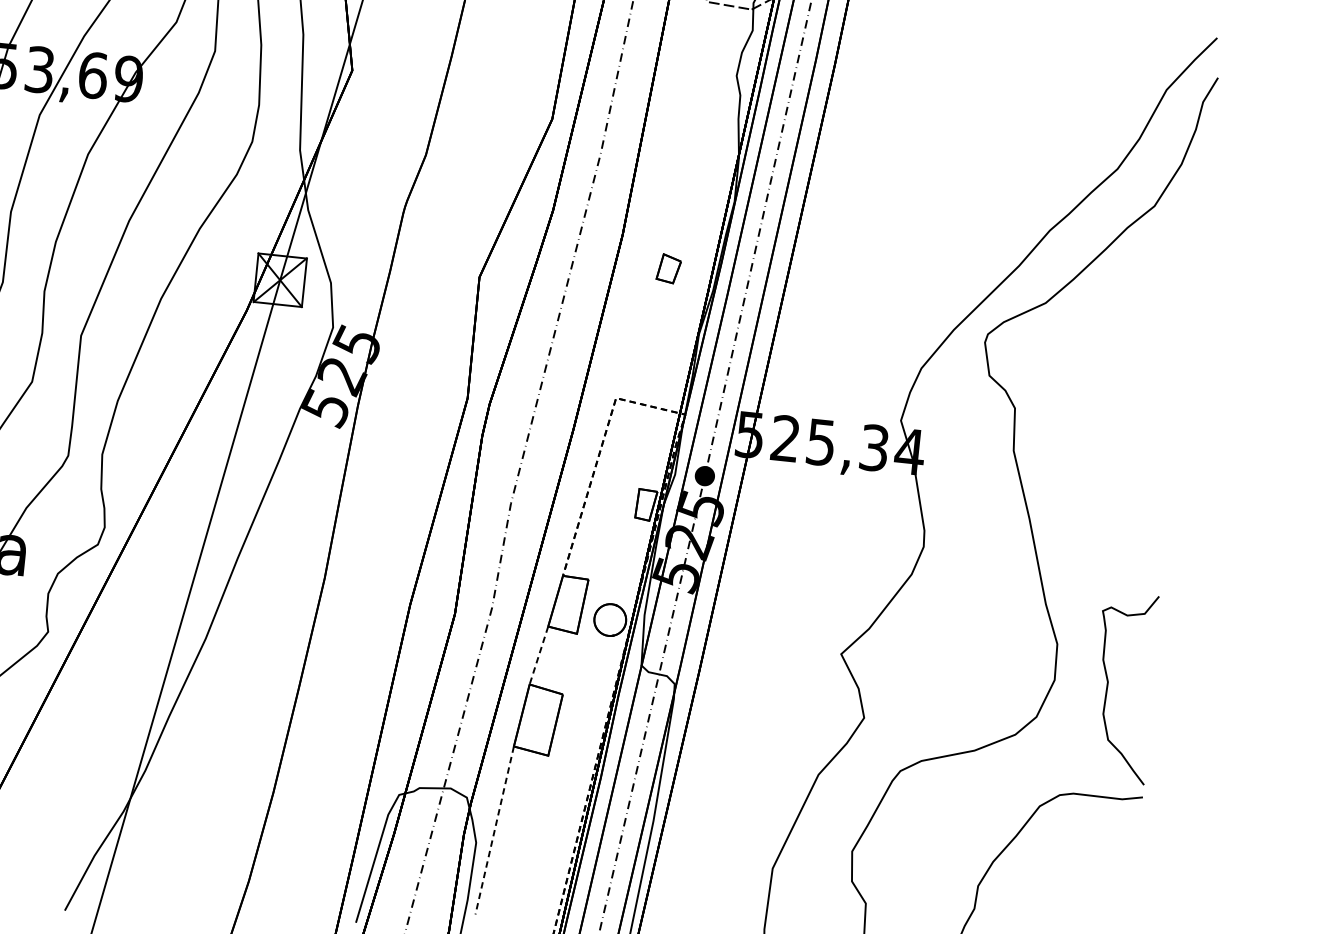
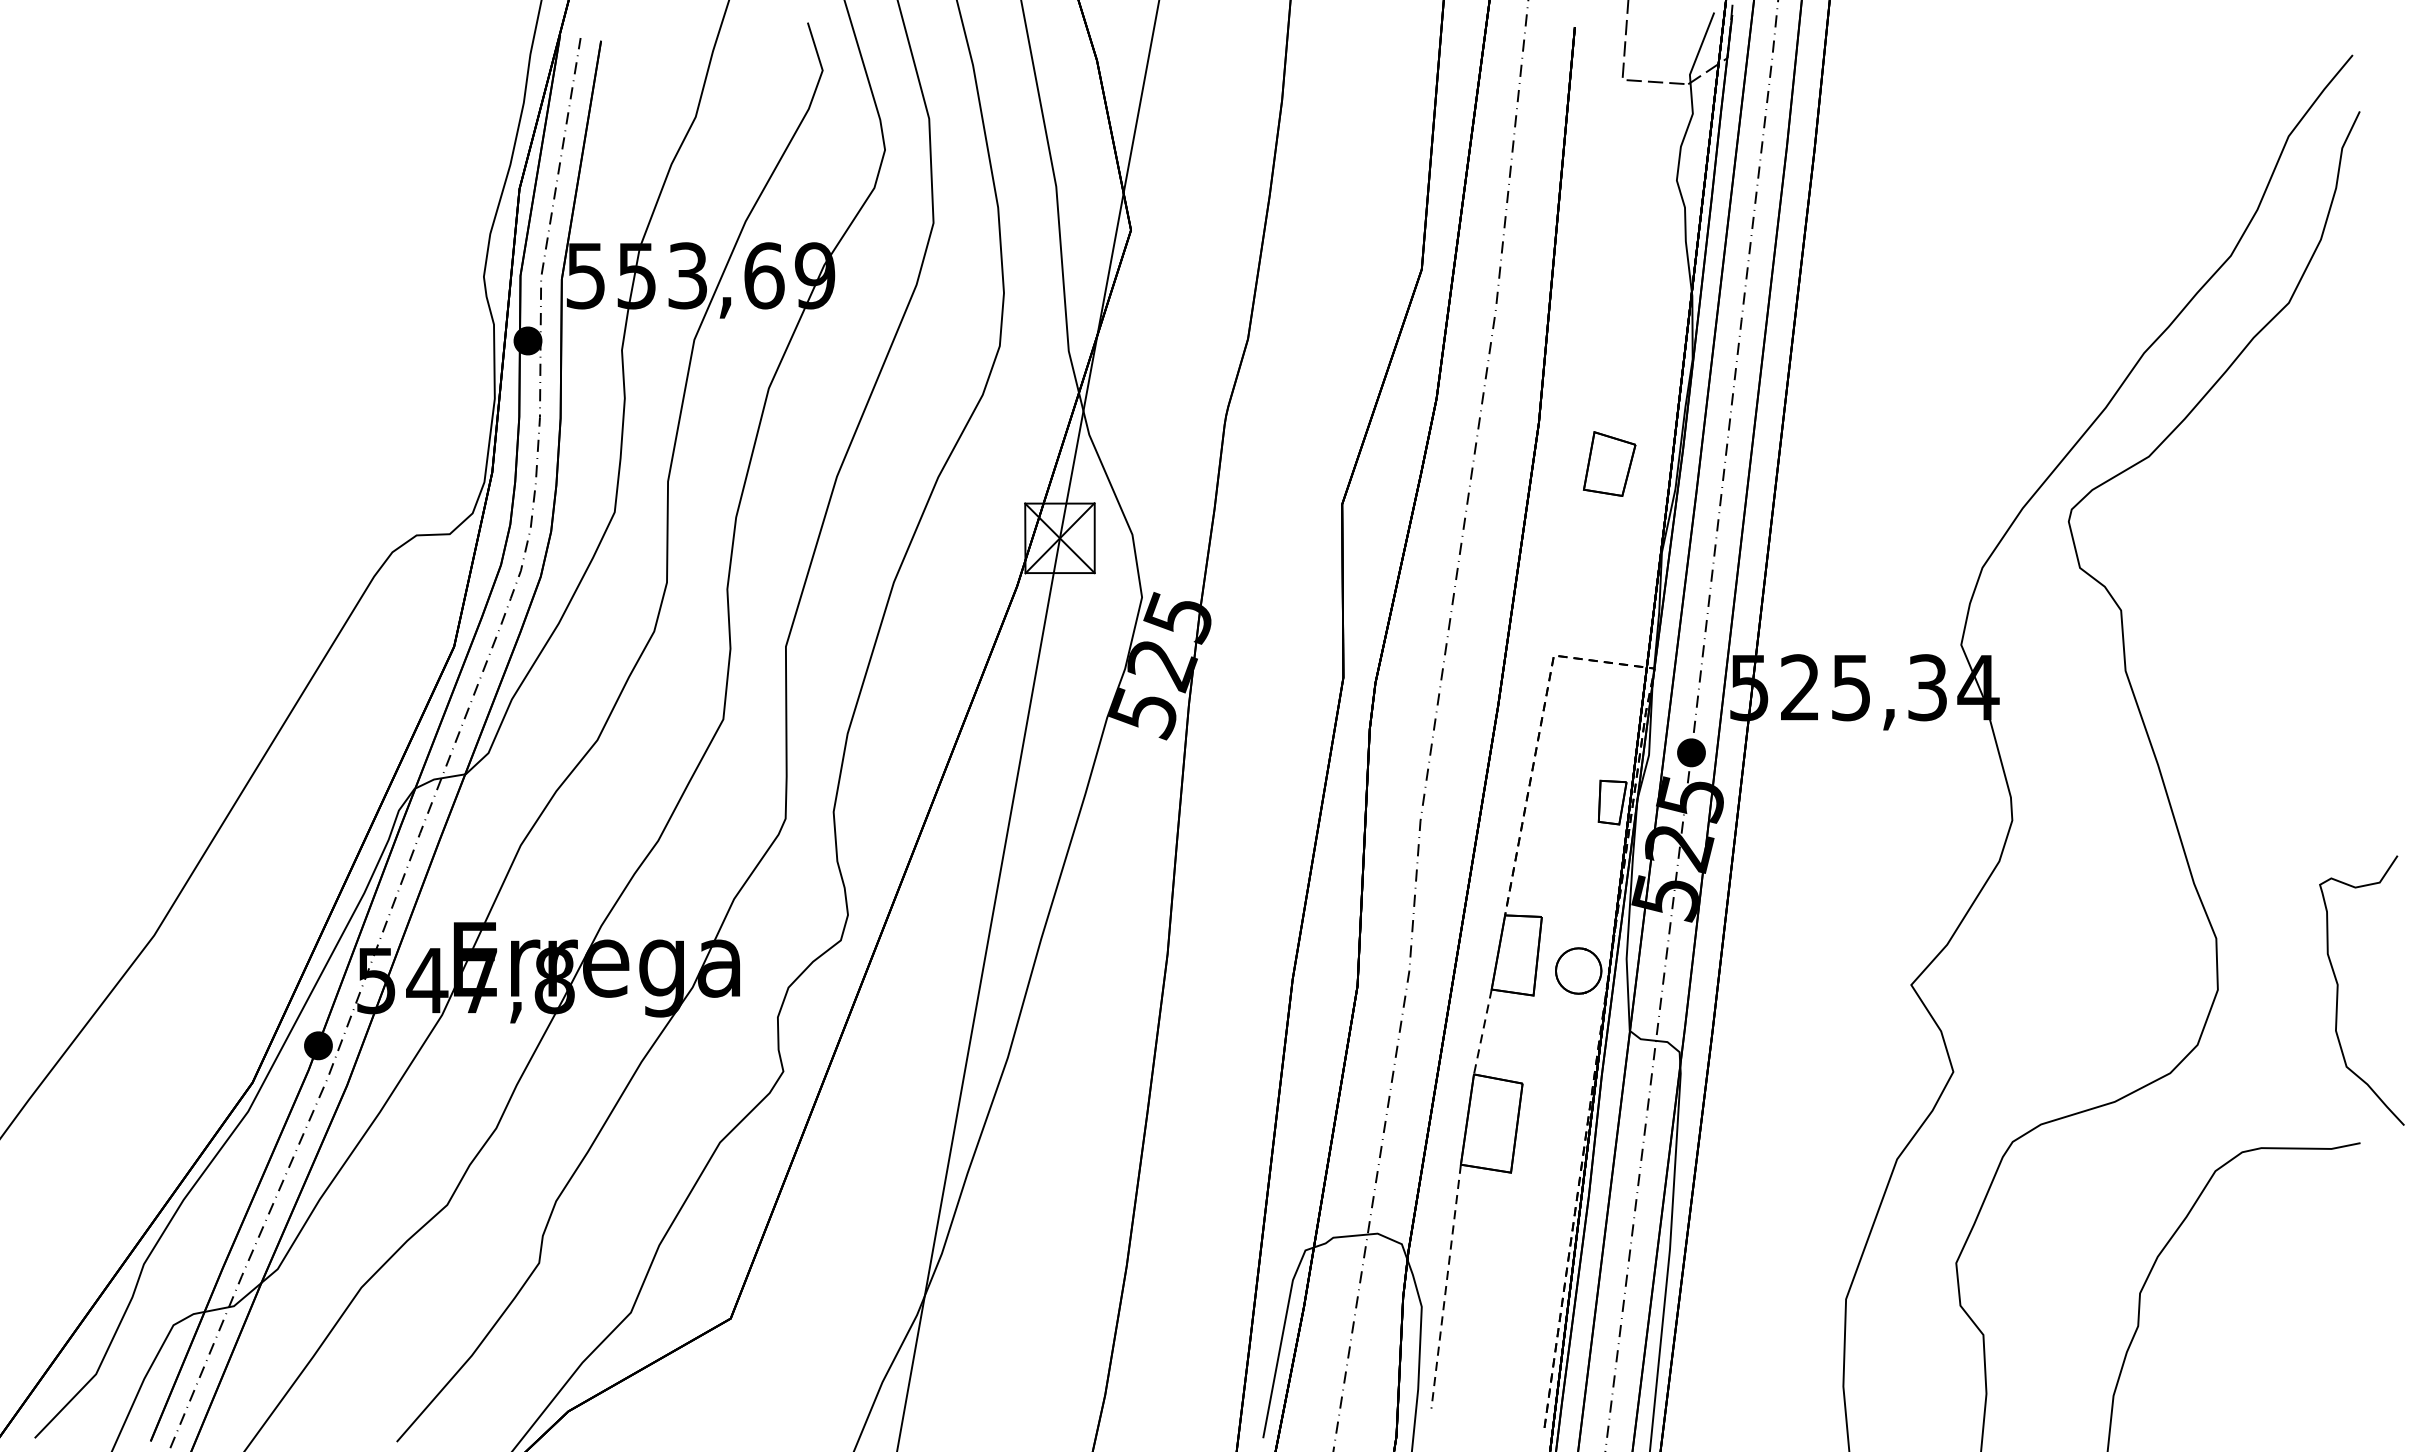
part: (668, 269) -> (1609, 464), size x1.6
curve: (1108, 686) -> (2338, 990), moved

